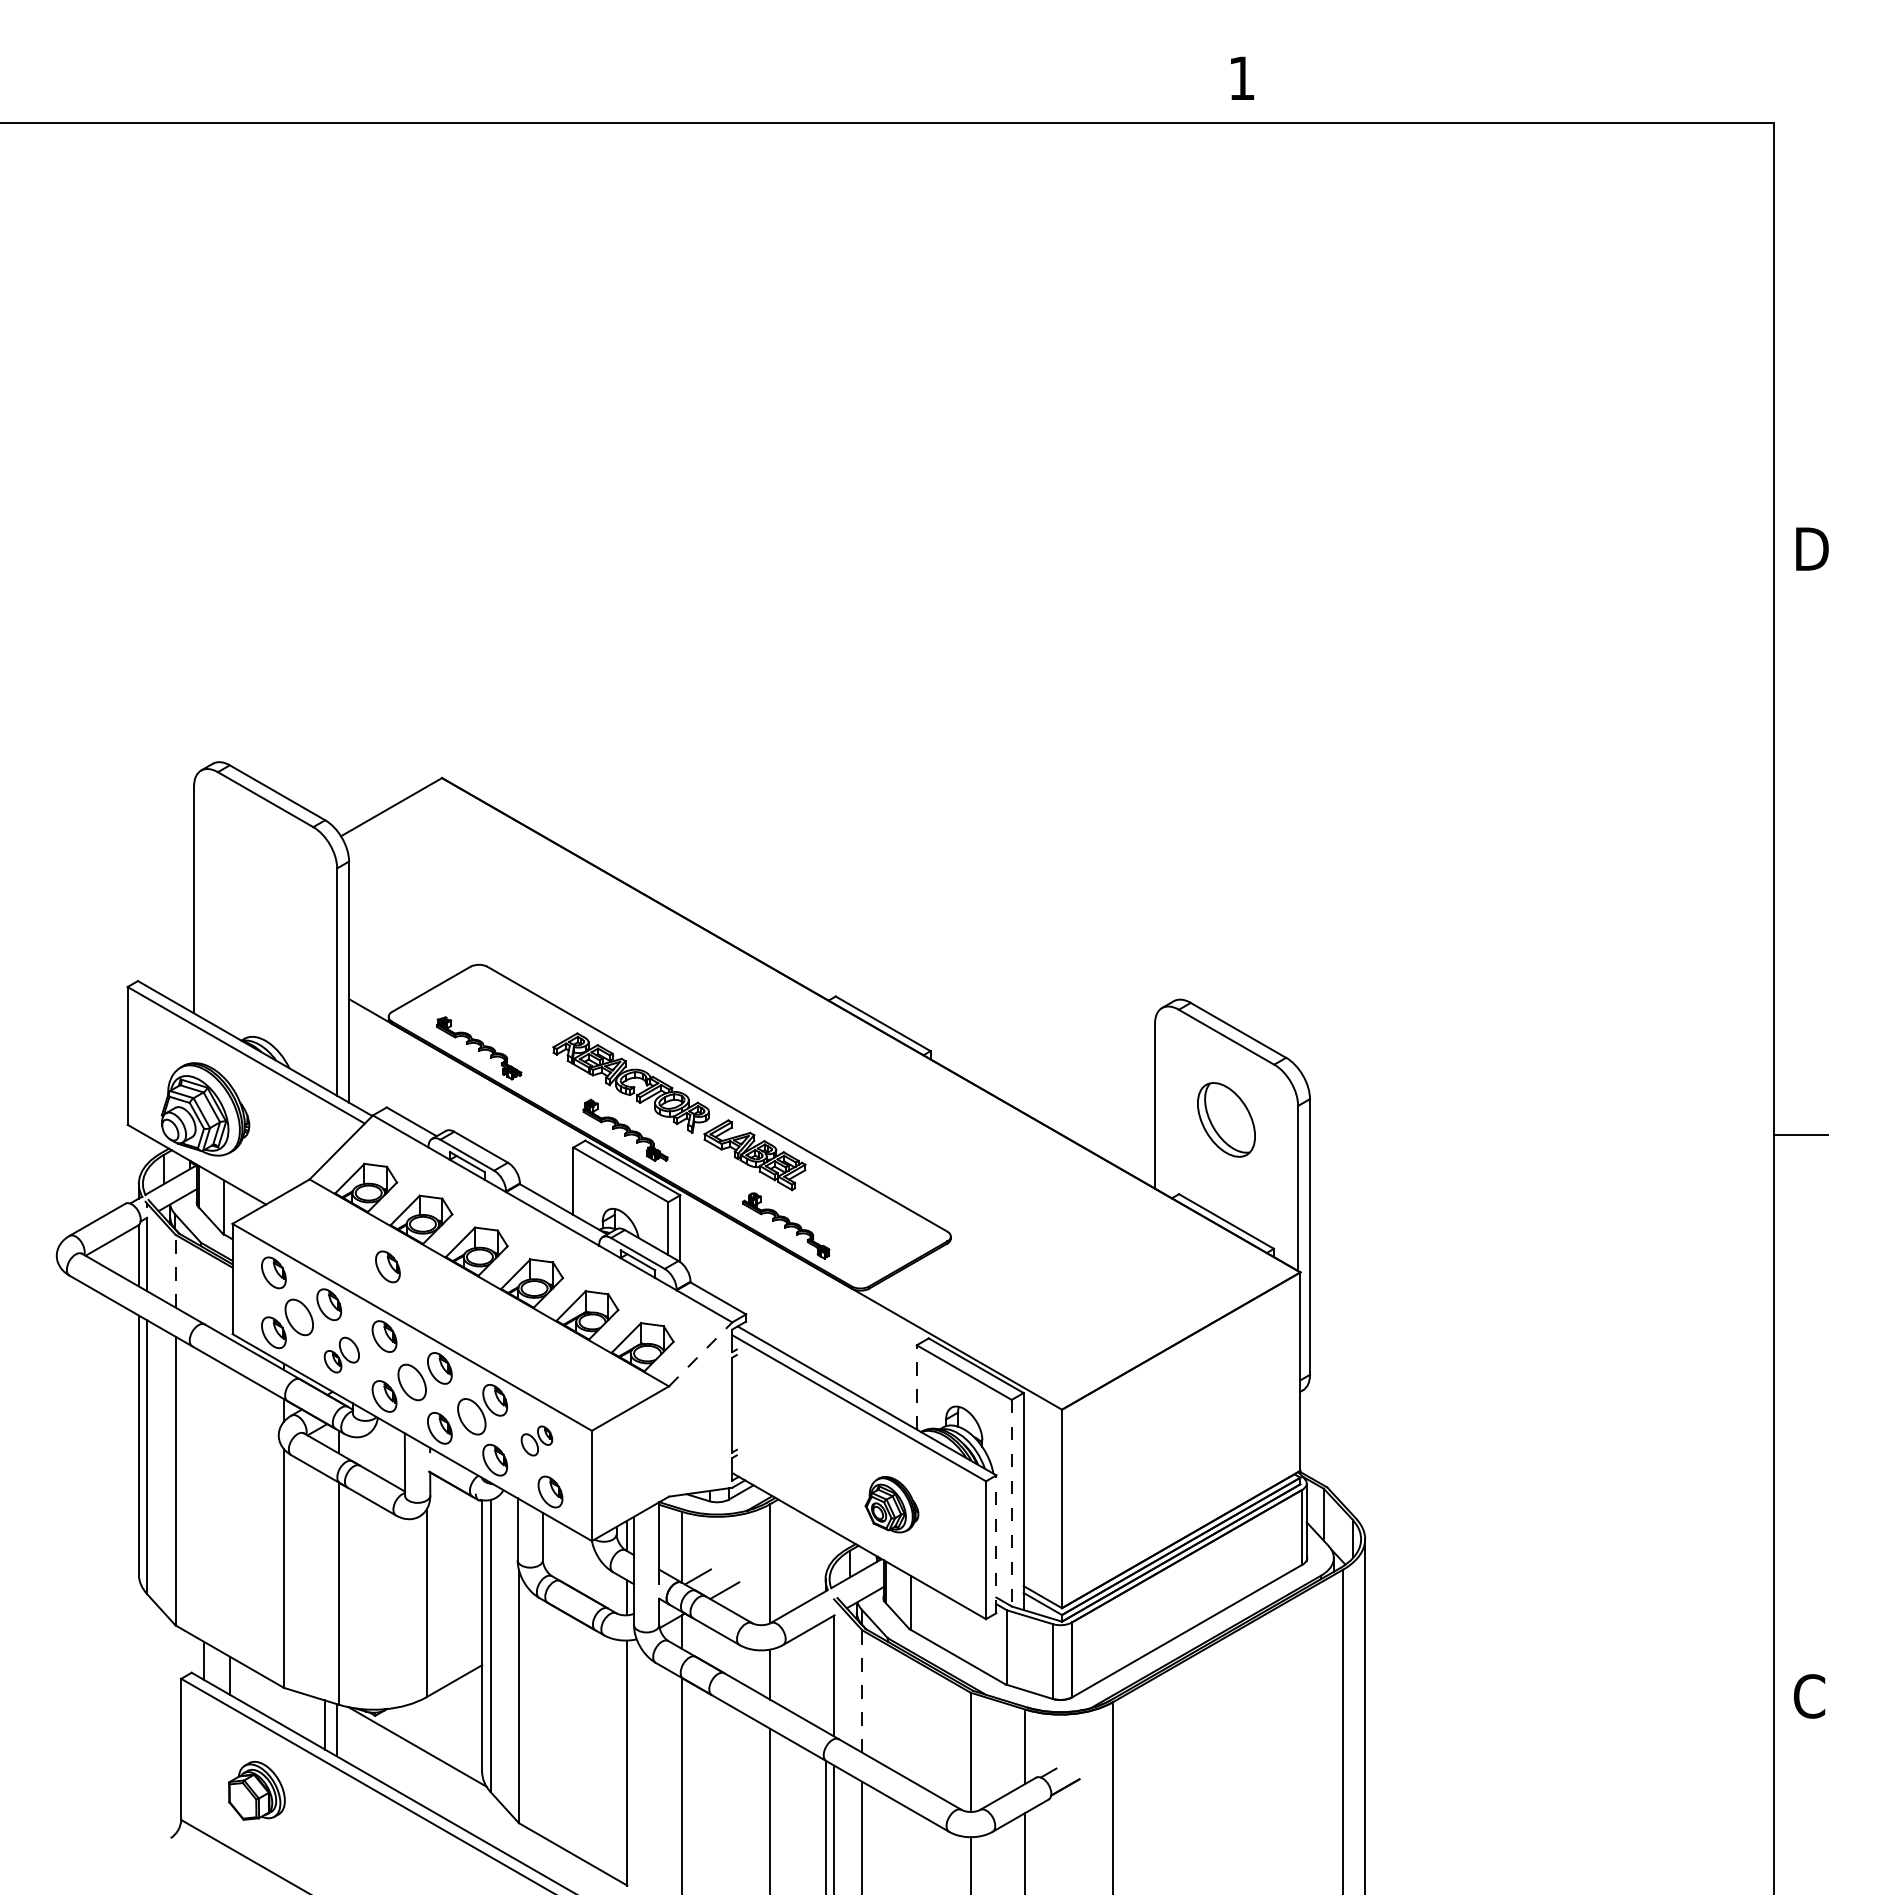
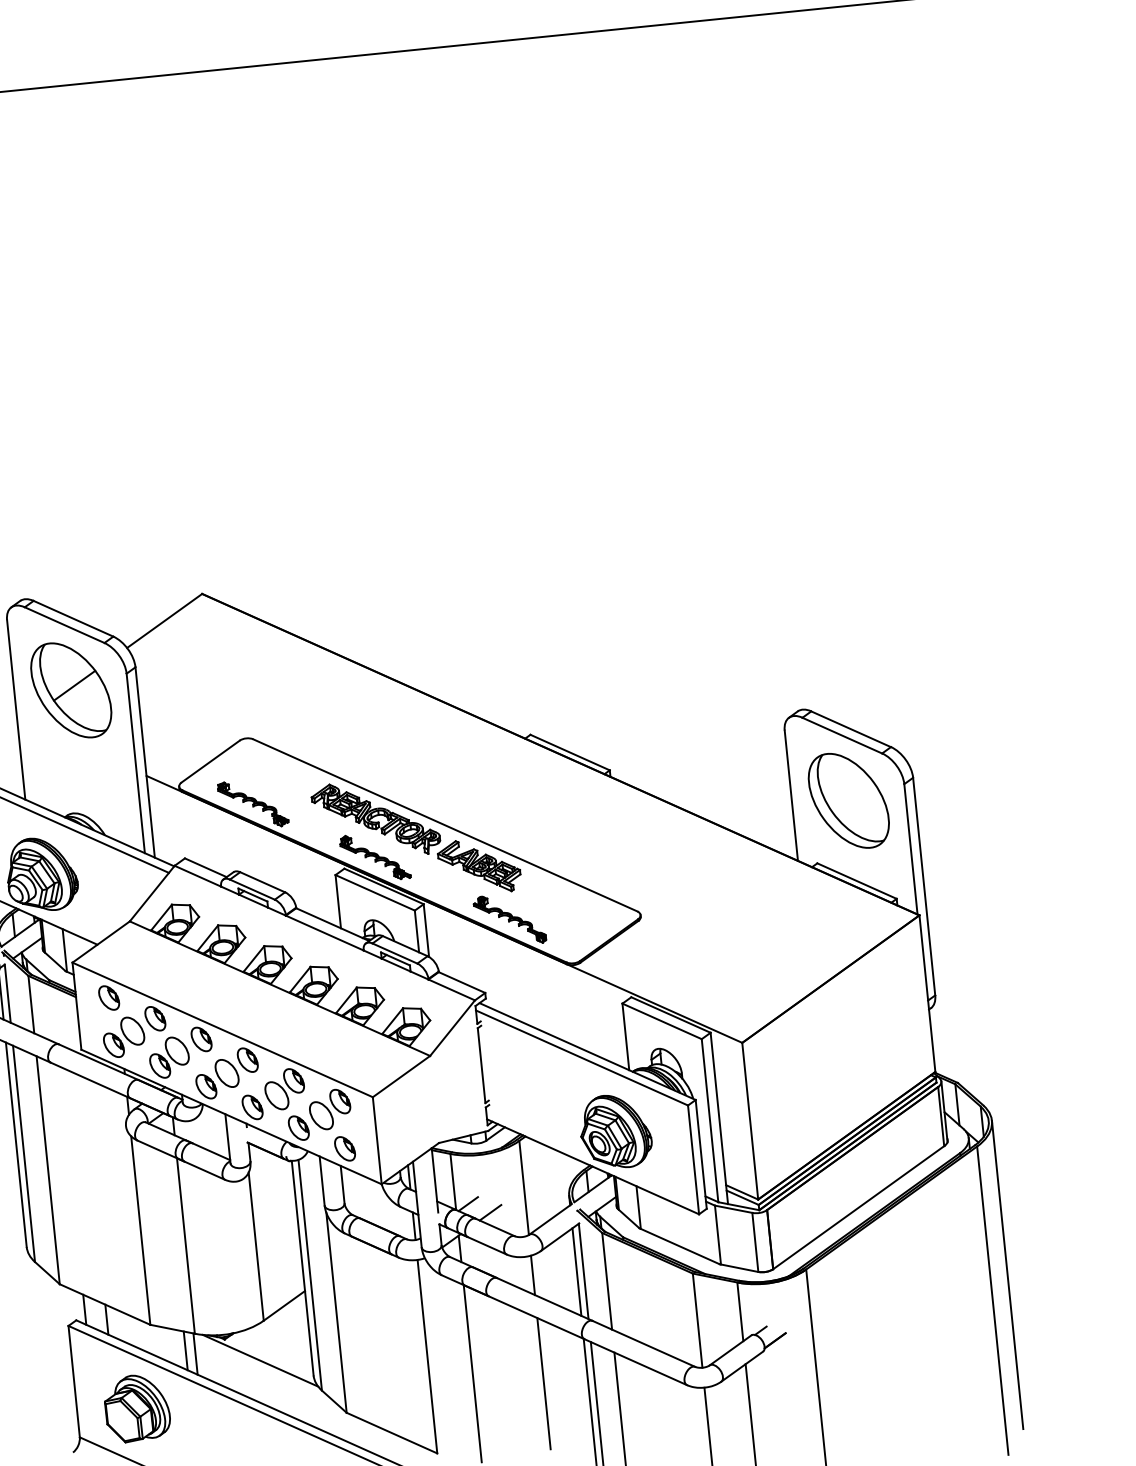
part: (265, 881) -> (71, 689), added
part: (1226, 1119) -> (848, 800), size x1.67
part: (387, 1266) -> (198, 983), removed
line: (175, 1270) -> (31, 1004), dashed -> solid
part: (341, 1354) -> (169, 1057), size x1.43
line: (700, 1354) -> (452, 1028), dashed -> solid
line: (916, 1386) -> (625, 1036), dashed -> solid
part: (536, 1440) -> (329, 1109), size x1.67
line: (1011, 1503) -> (709, 1120), dashed -> solid
part: (891, 1504) -> (615, 1131), size x1.67
line: (996, 1544) -> (701, 1154), dashed -> solid
line: (825, 1675) -> (576, 1271), added
line: (862, 1690) -> (607, 1280), dashed -> solid
part: (256, 1790) -> (136, 1408), size x1.43

